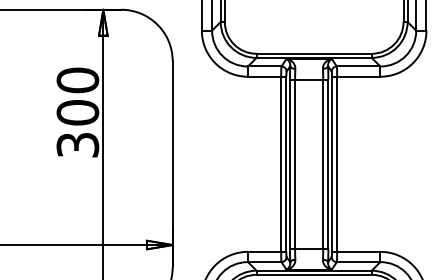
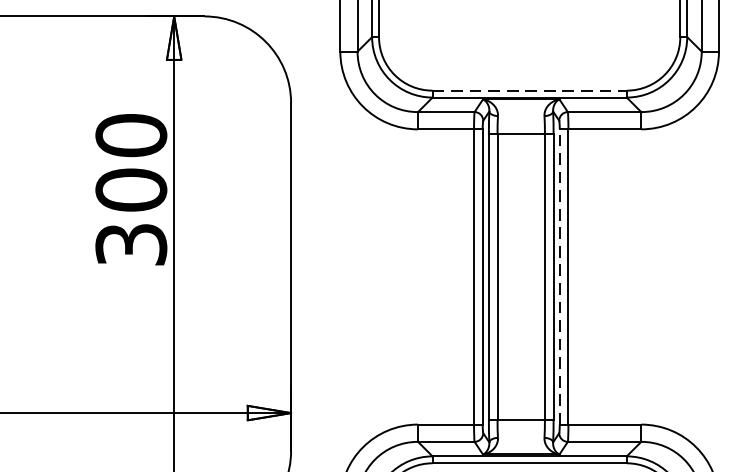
line: (314, 53) -> (530, 90), solid -> dashed
line: (332, 164) -> (560, 277), solid -> dashed

